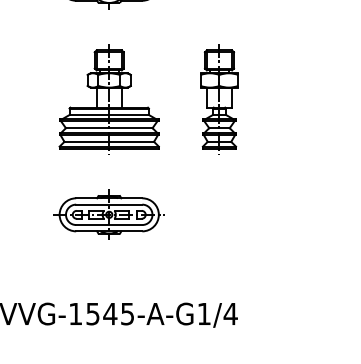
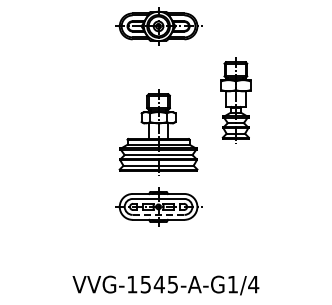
part: (109, 99) -> (158, 132), moved
part: (219, 99) -> (235, 100), moved
line: (109, 224) -> (158, 214), solid -> dashed

